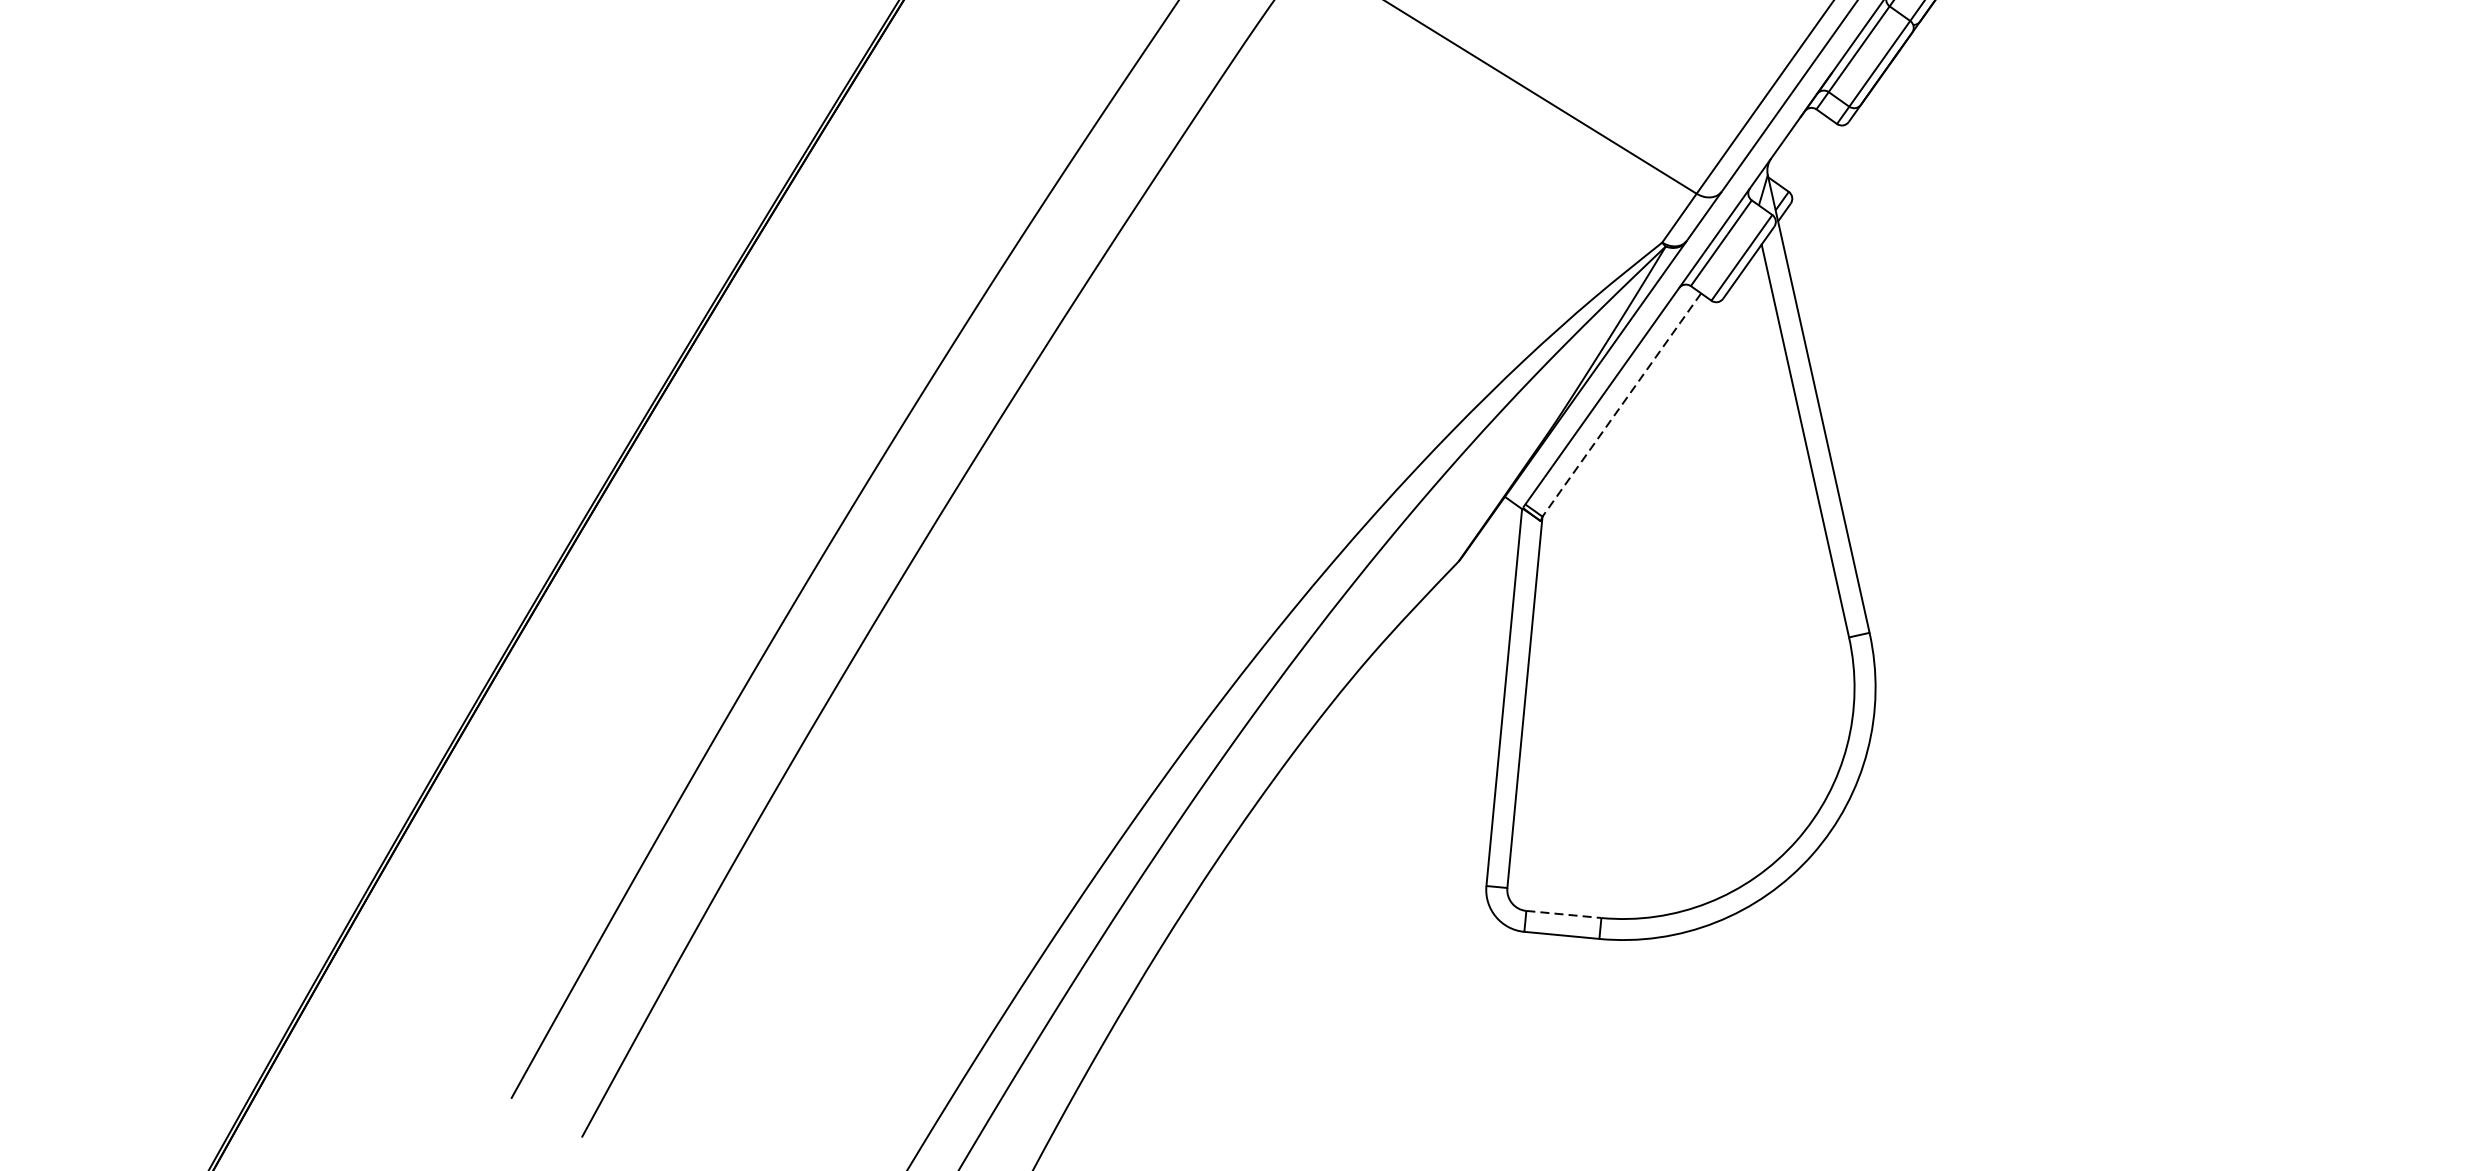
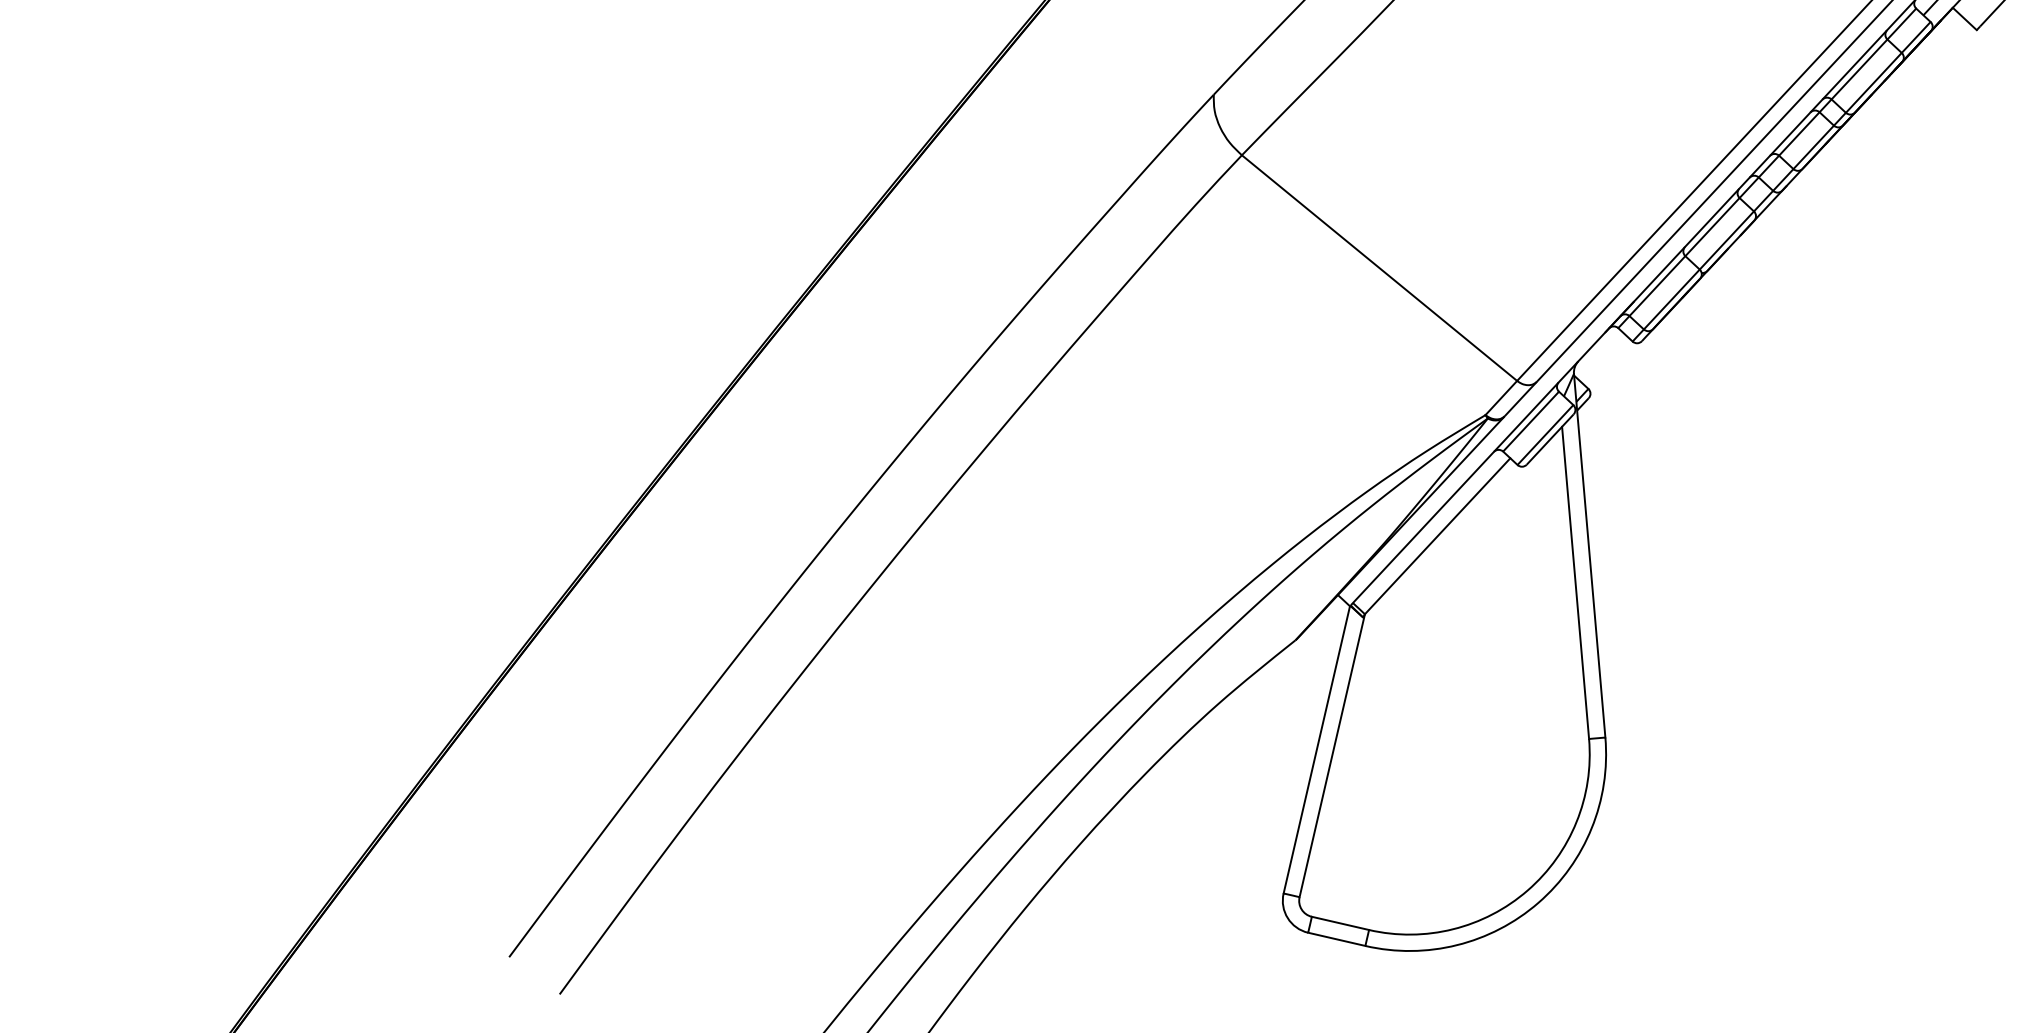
line: (1621, 405) -> (1437, 536), dashed -> solid
line: (1563, 914) -> (1340, 923), dashed -> solid

